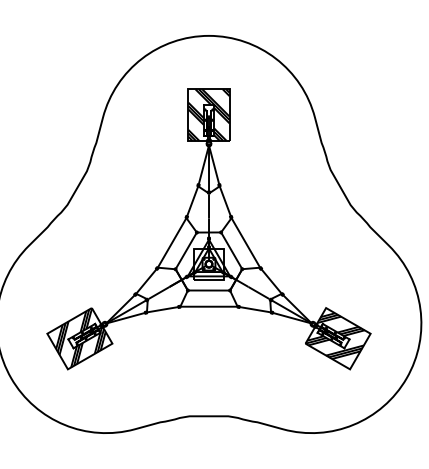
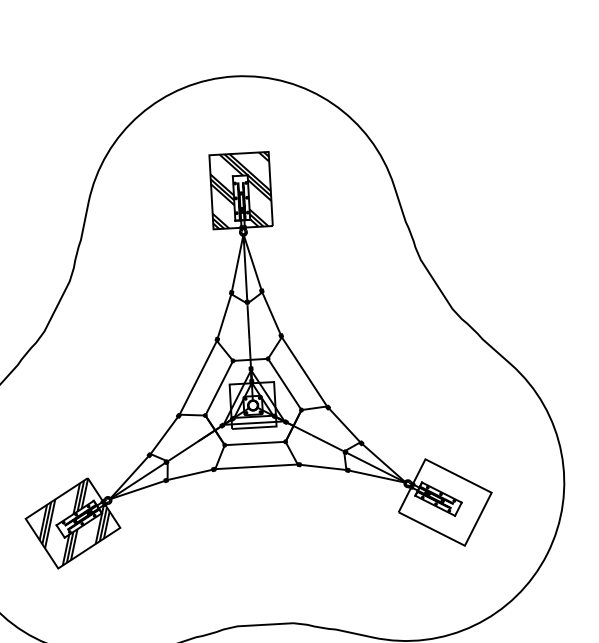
hatch: (334, 341) -> (440, 506), removed

